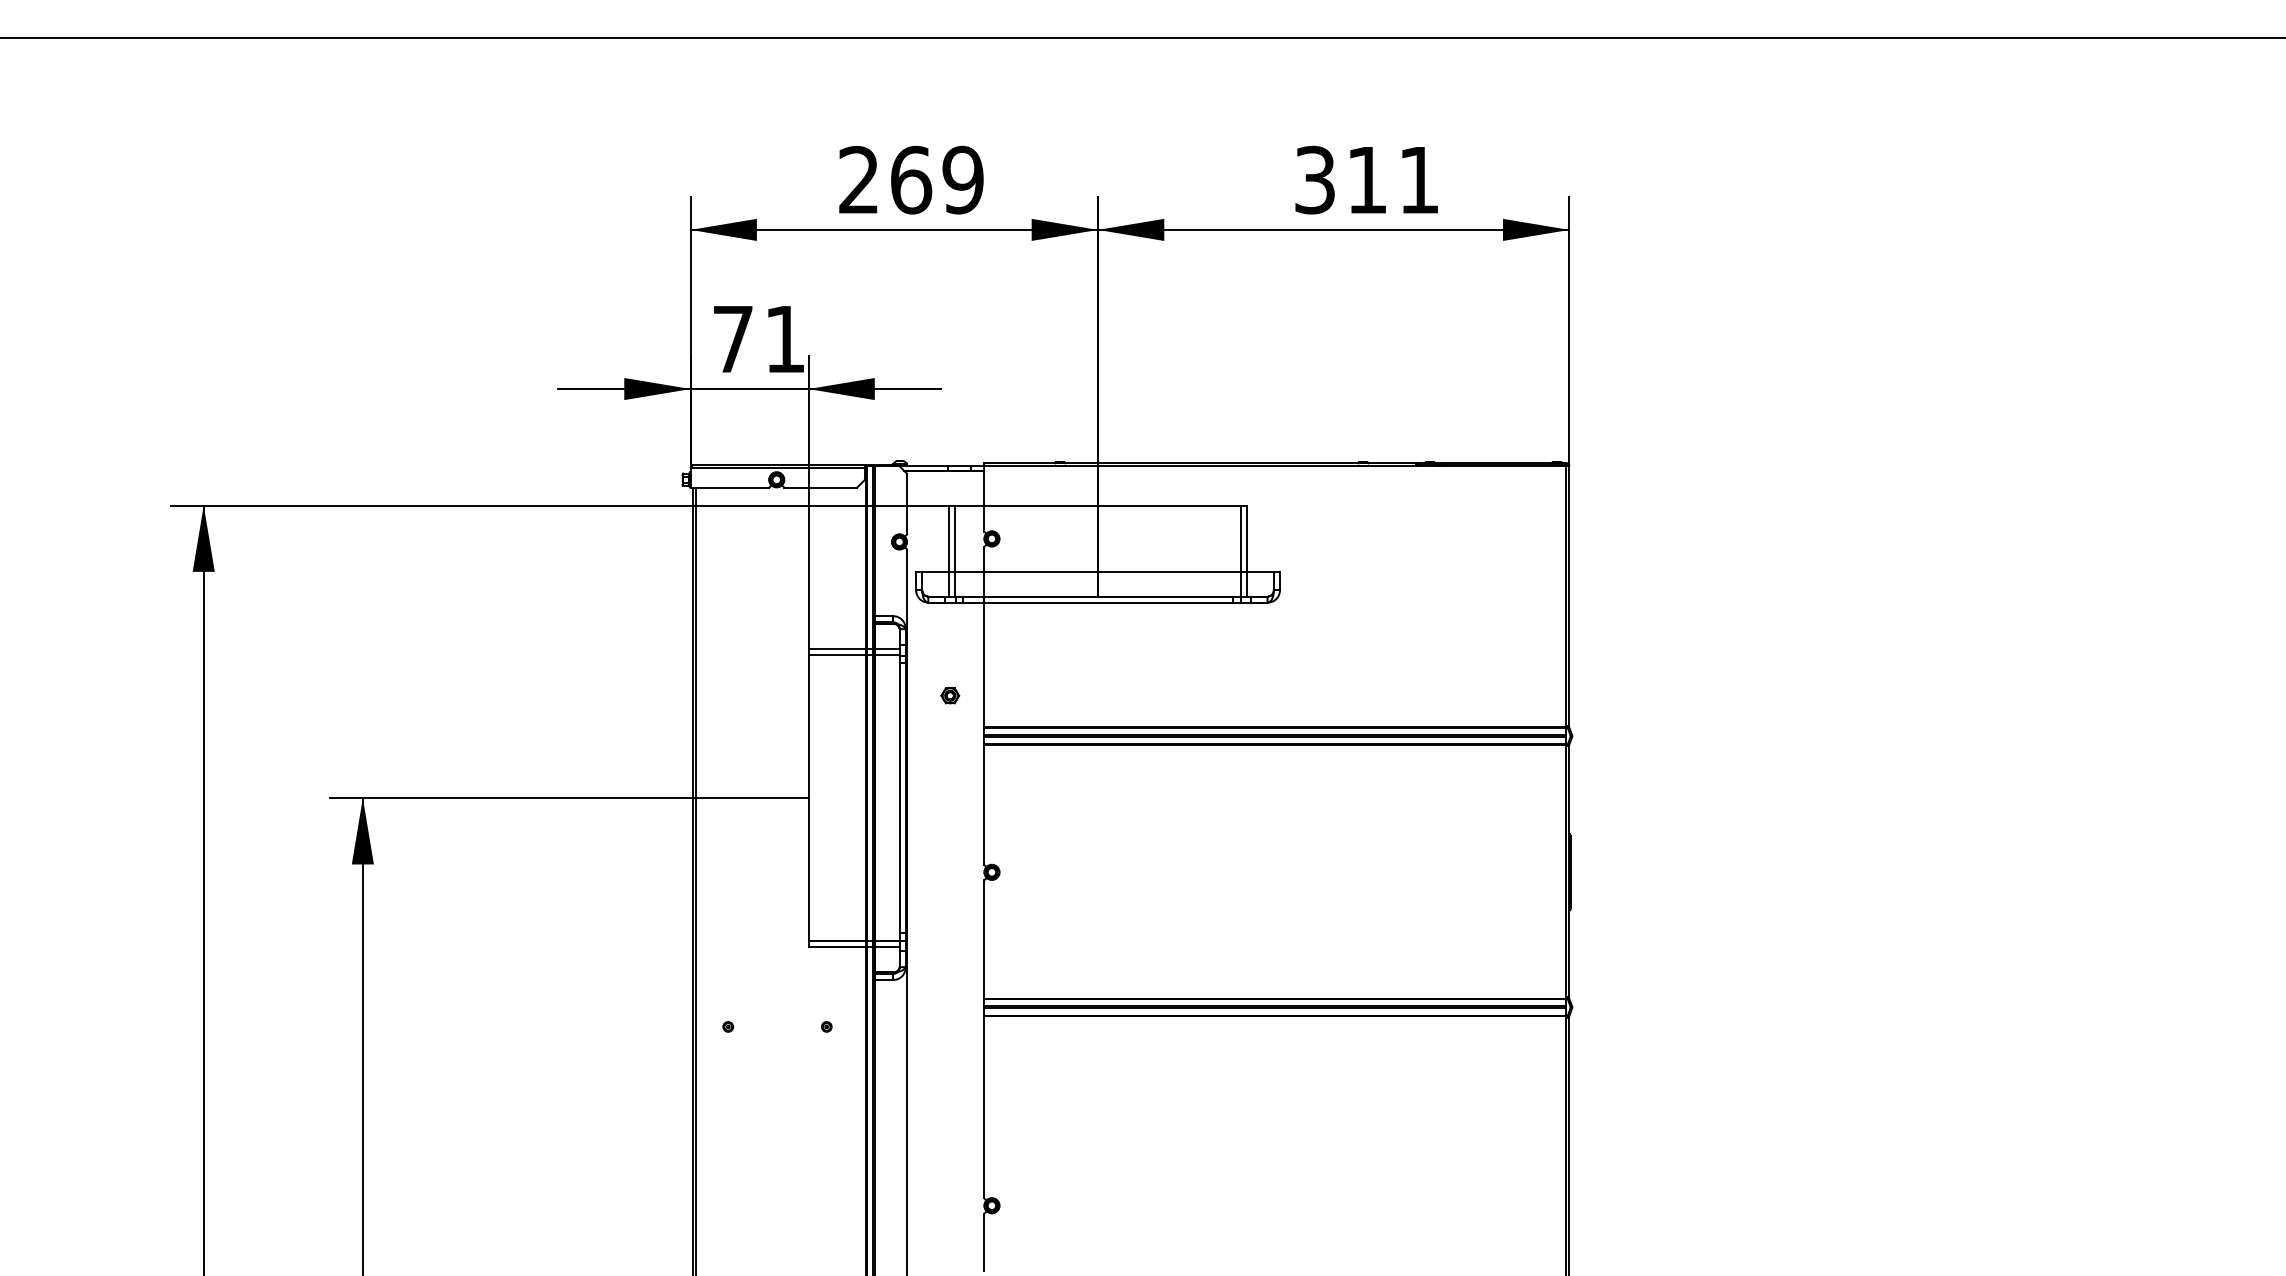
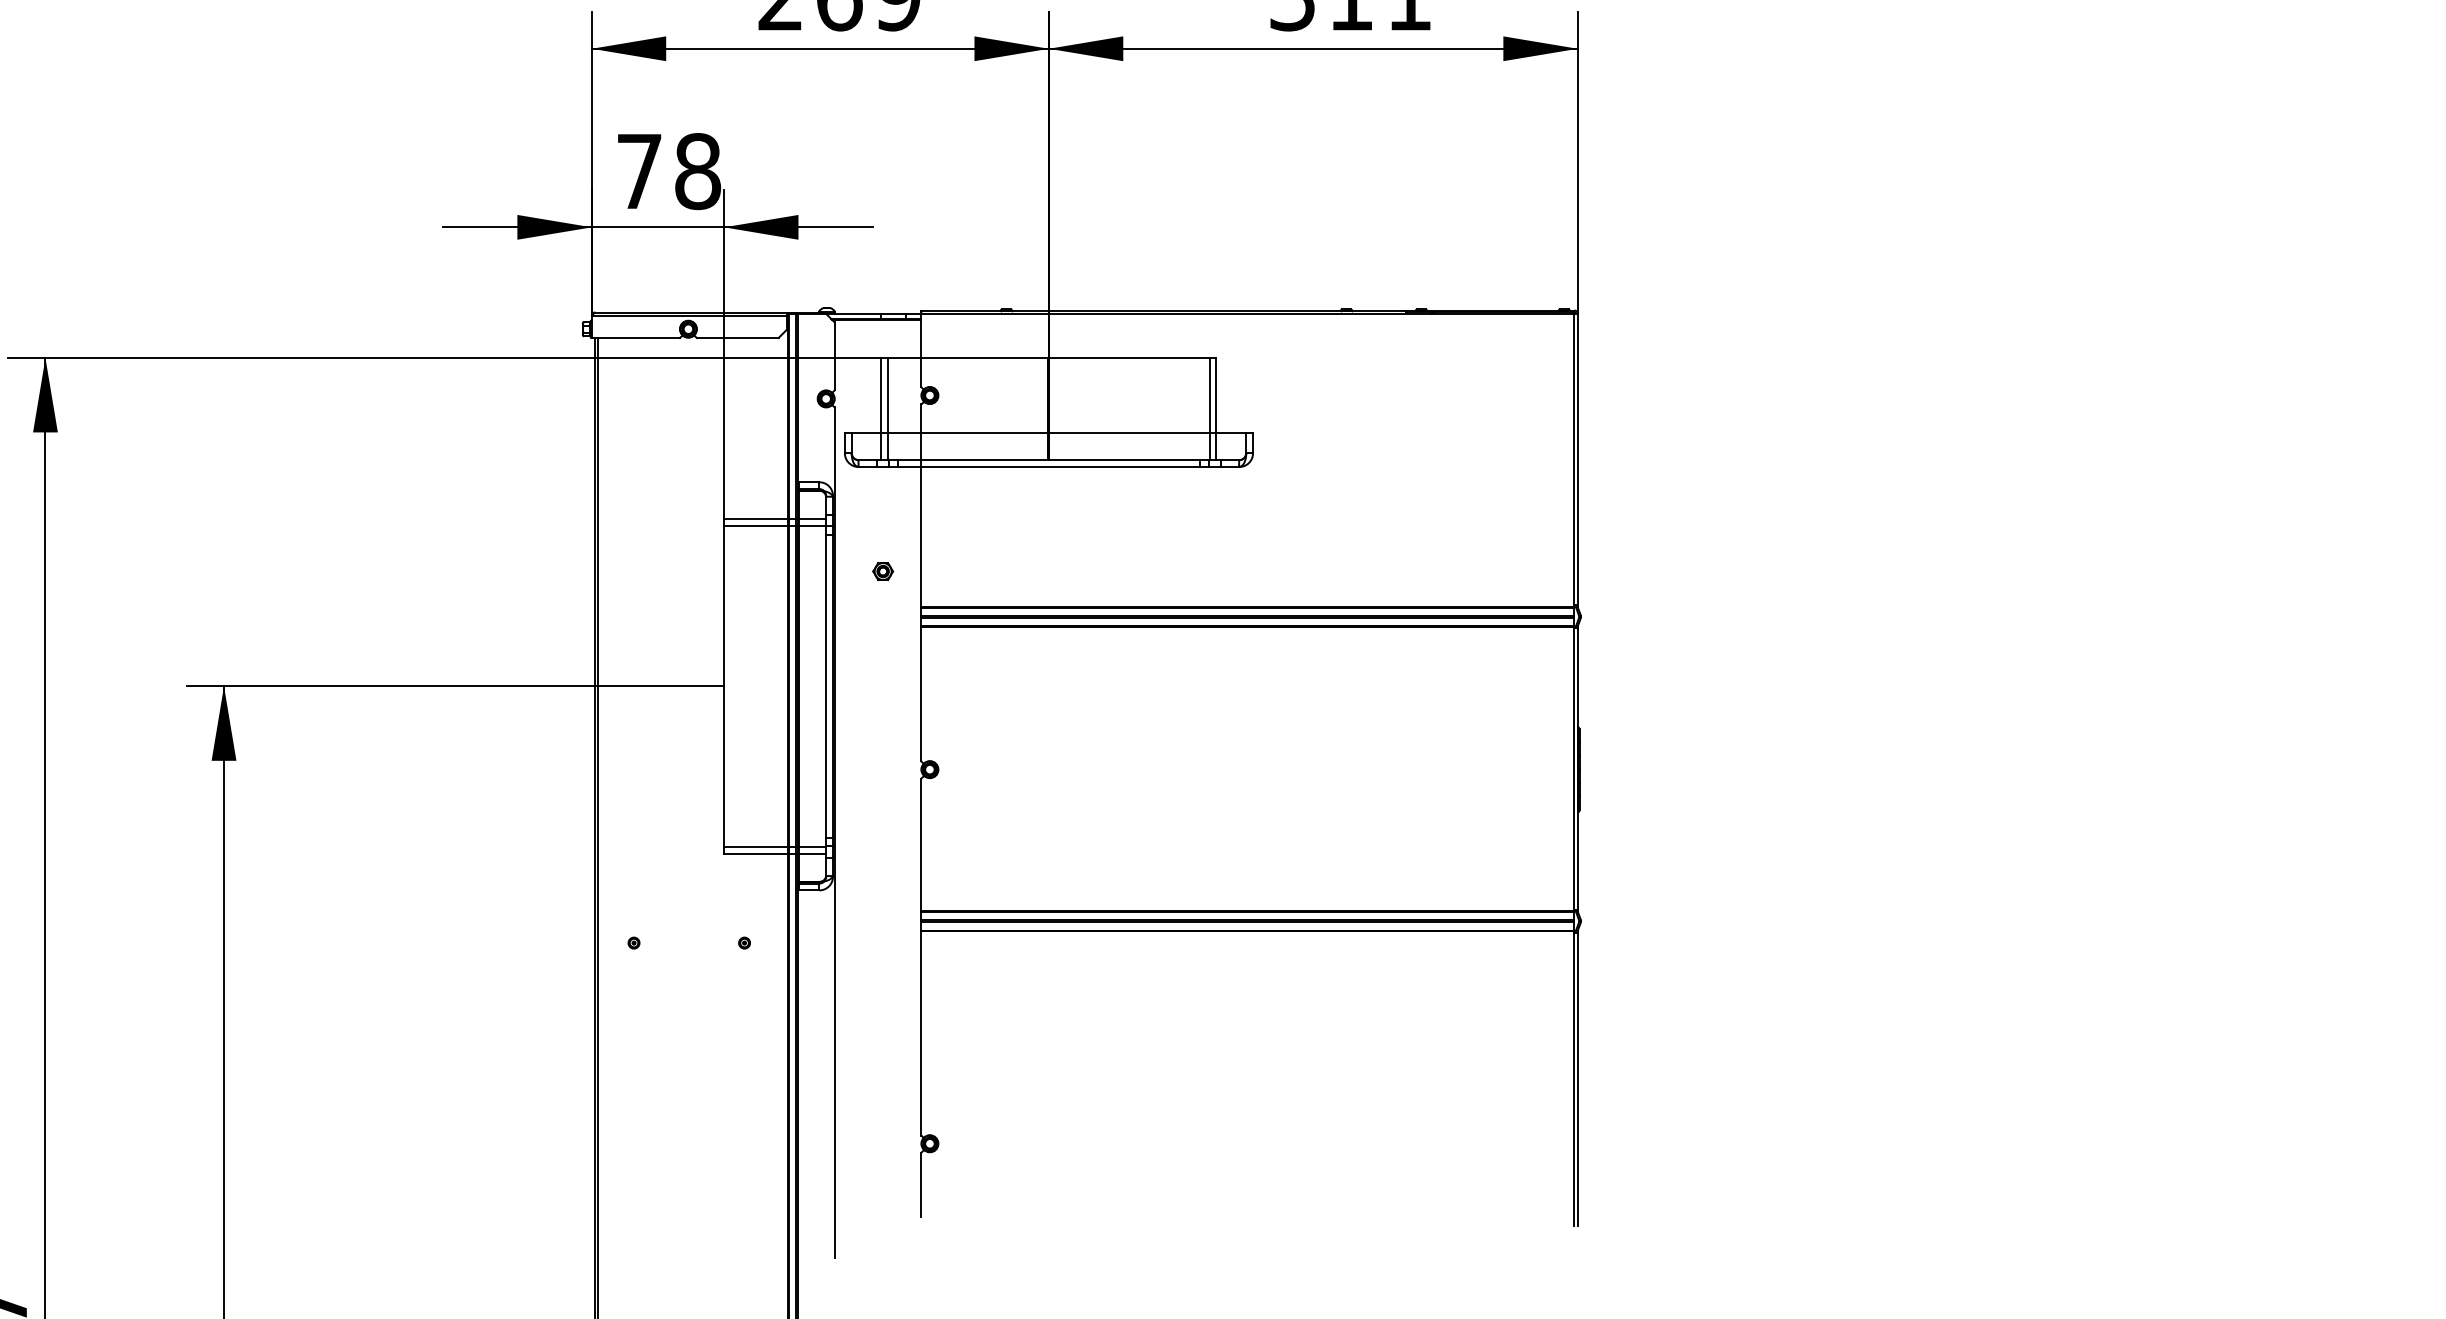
text: (785, 339) -> (698, 171), 71 -> 78

